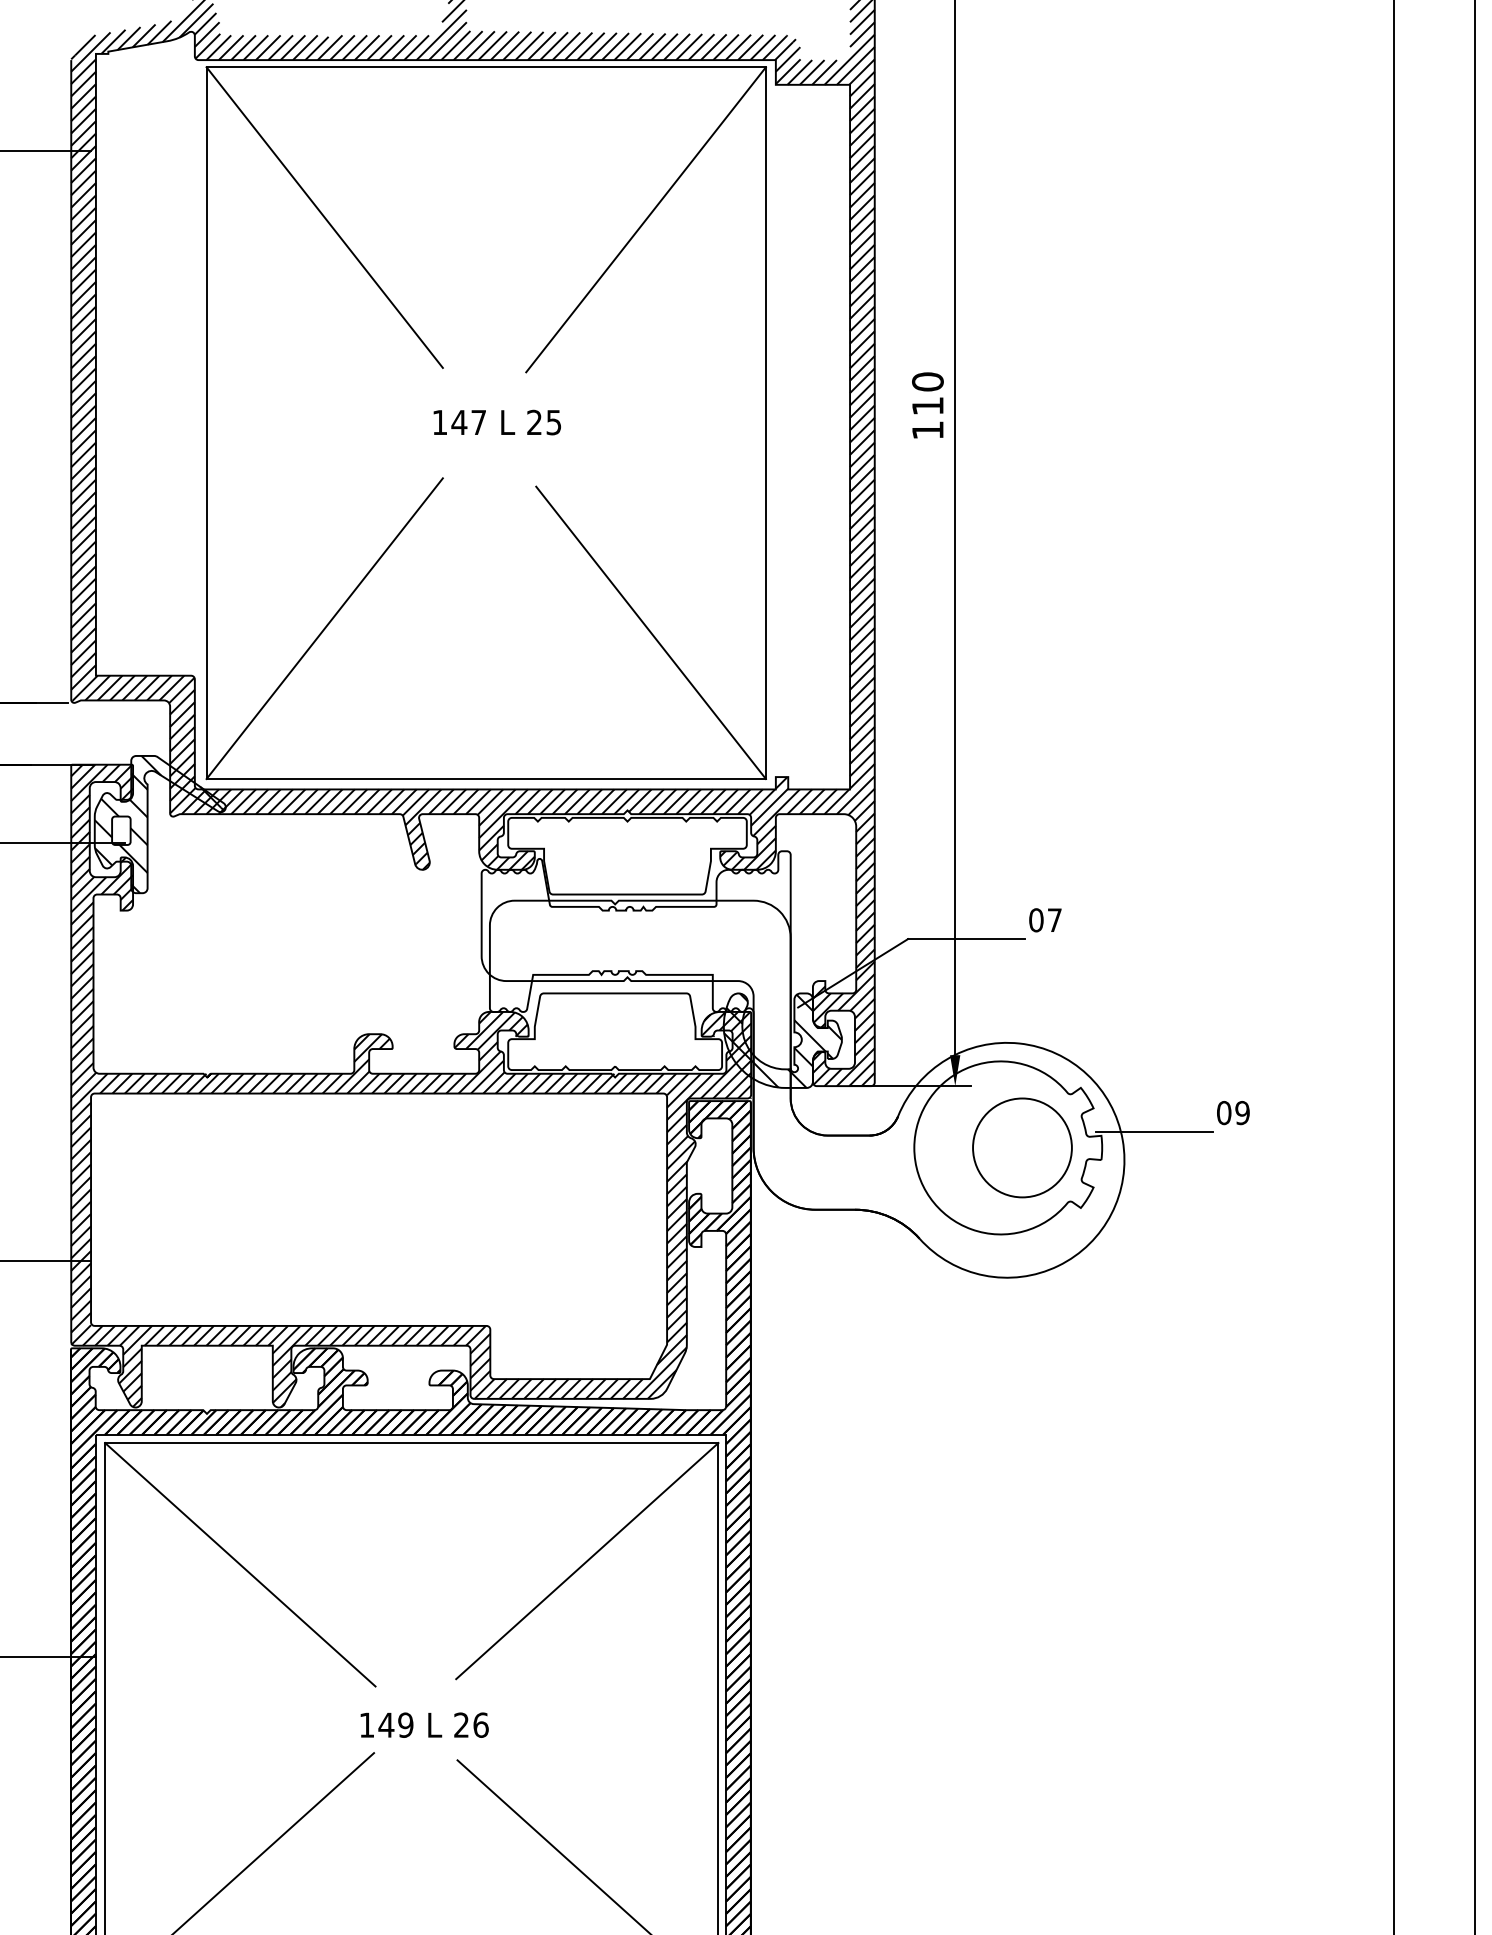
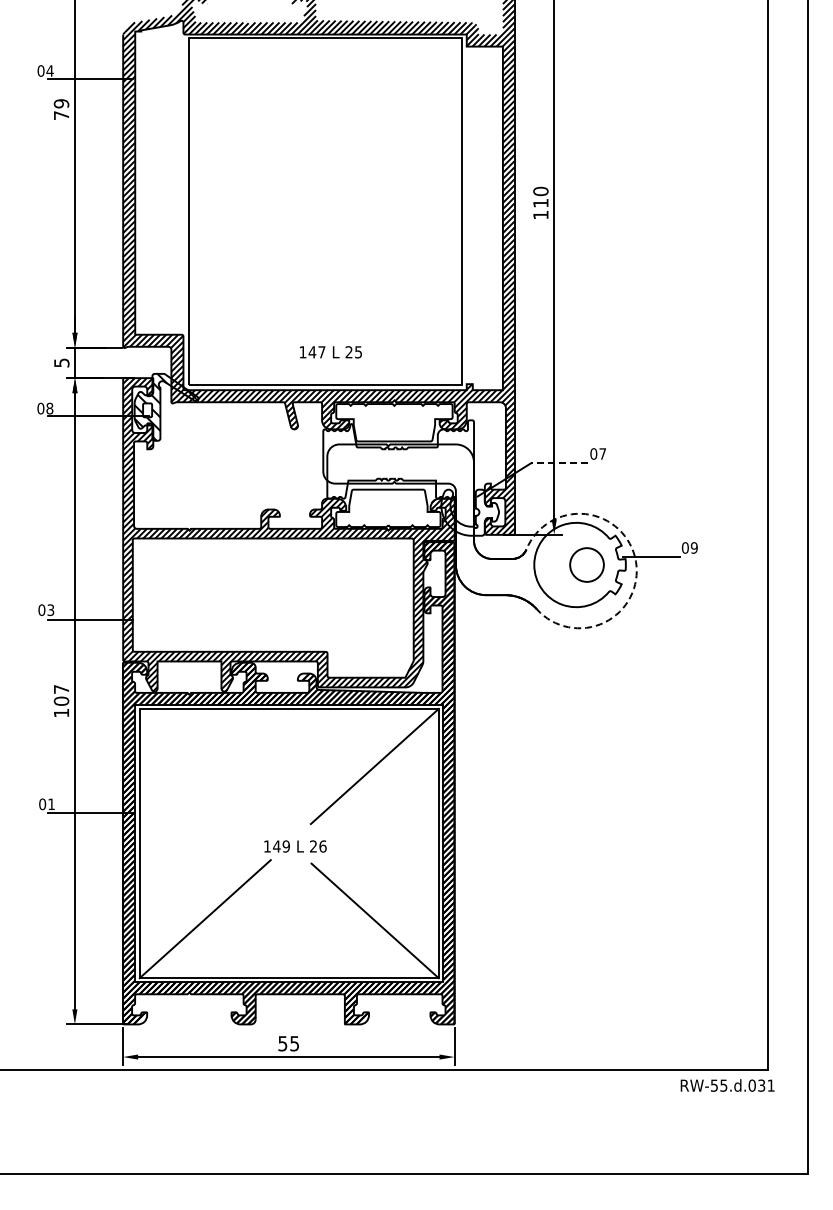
line: (324, 217) -> (246, 111), removed
line: (646, 219) -> (403, 112), removed
text: (496, 422) -> (330, 352), moved
line: (324, 628) -> (246, 311), removed
line: (650, 632) -> (405, 313), removed
line: (966, 939) -> (559, 463), solid -> dashed
hatch: (781, 1040) -> (469, 512), removed
circle: (1021, 1146) -> (586, 564), size x0.7
line: (1123, 1153) -> (636, 567), solid -> dashed
line: (240, 1563) -> (205, 767), removed

